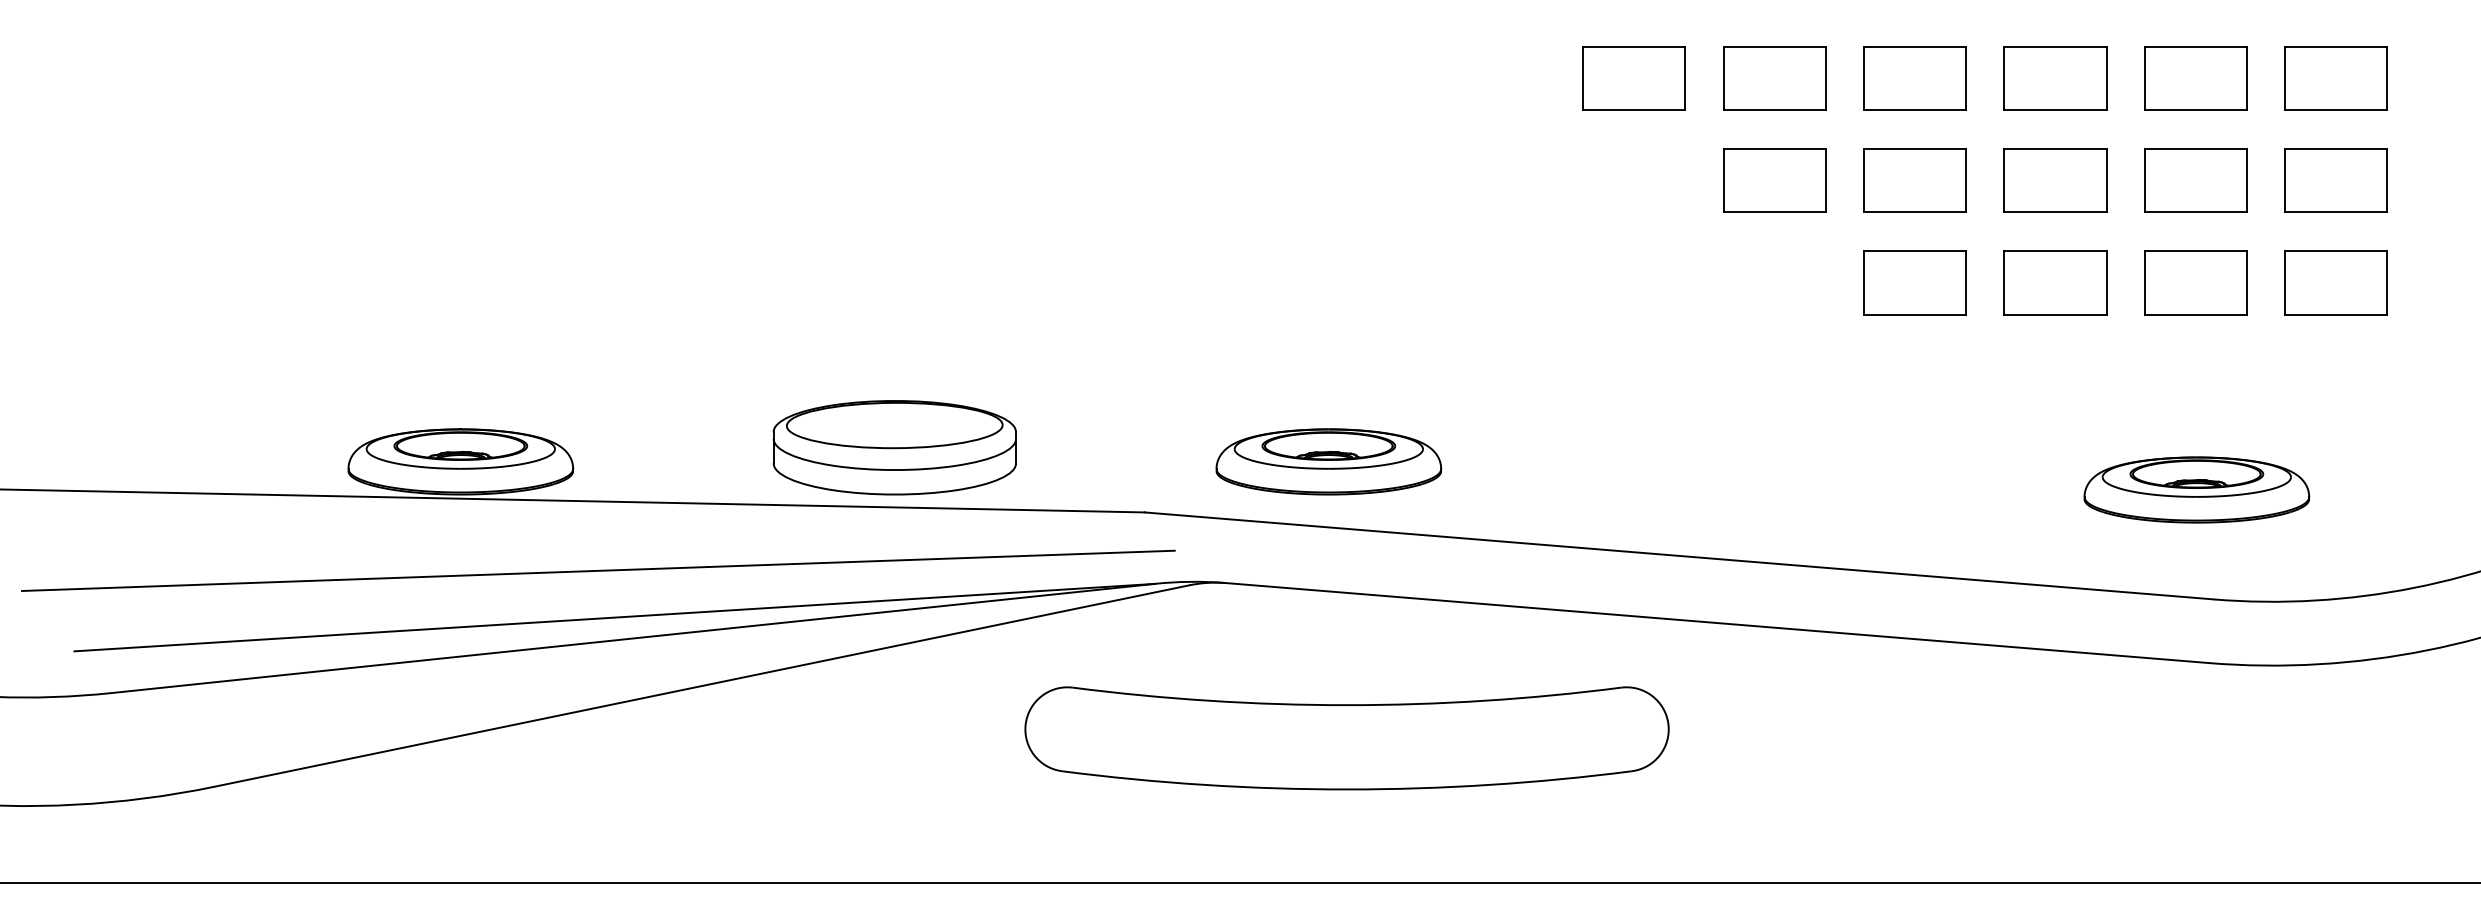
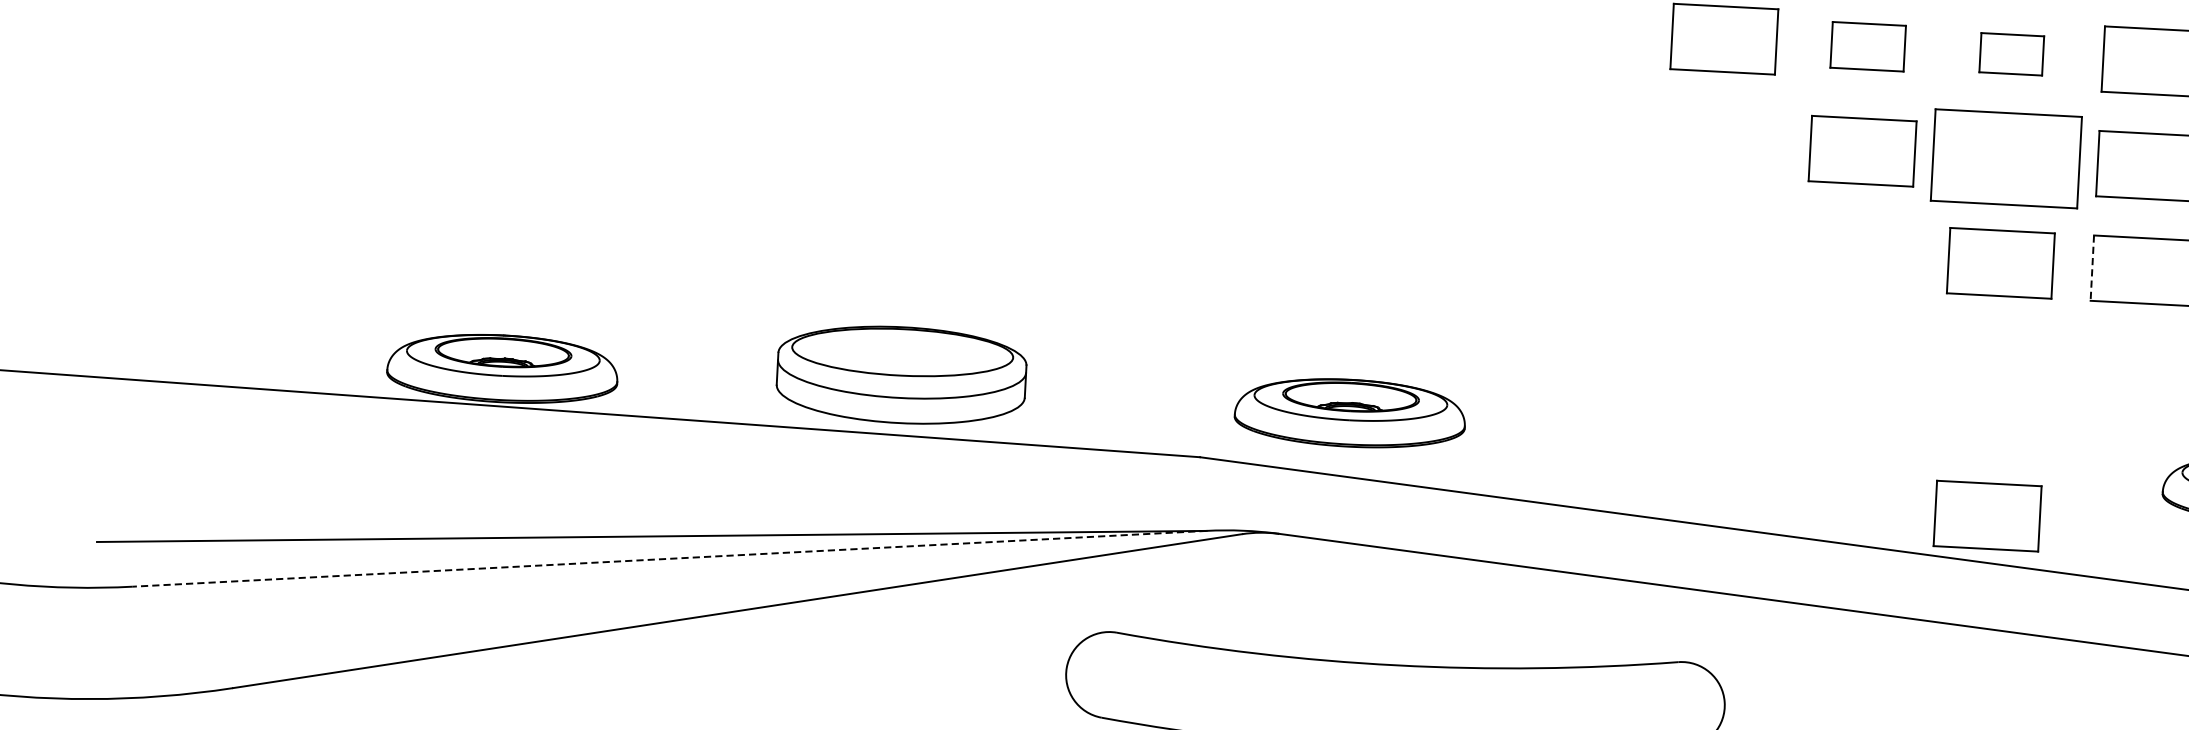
part: (1774, 78) -> (1867, 46), size x0.7
part: (1914, 78) -> (2011, 54), size x0.6
part: (1914, 180) -> (2005, 158), size x1.4
line: (2004, 282) -> (2092, 267), solid -> dashed
part: (894, 447) -> (901, 374), moved
part: (1328, 461) -> (1349, 412), moved
part: (1914, 529) -> (1987, 515), added
line: (598, 570) -> (637, 487), removed
line: (632, 638) -> (668, 558), solid -> dashed

